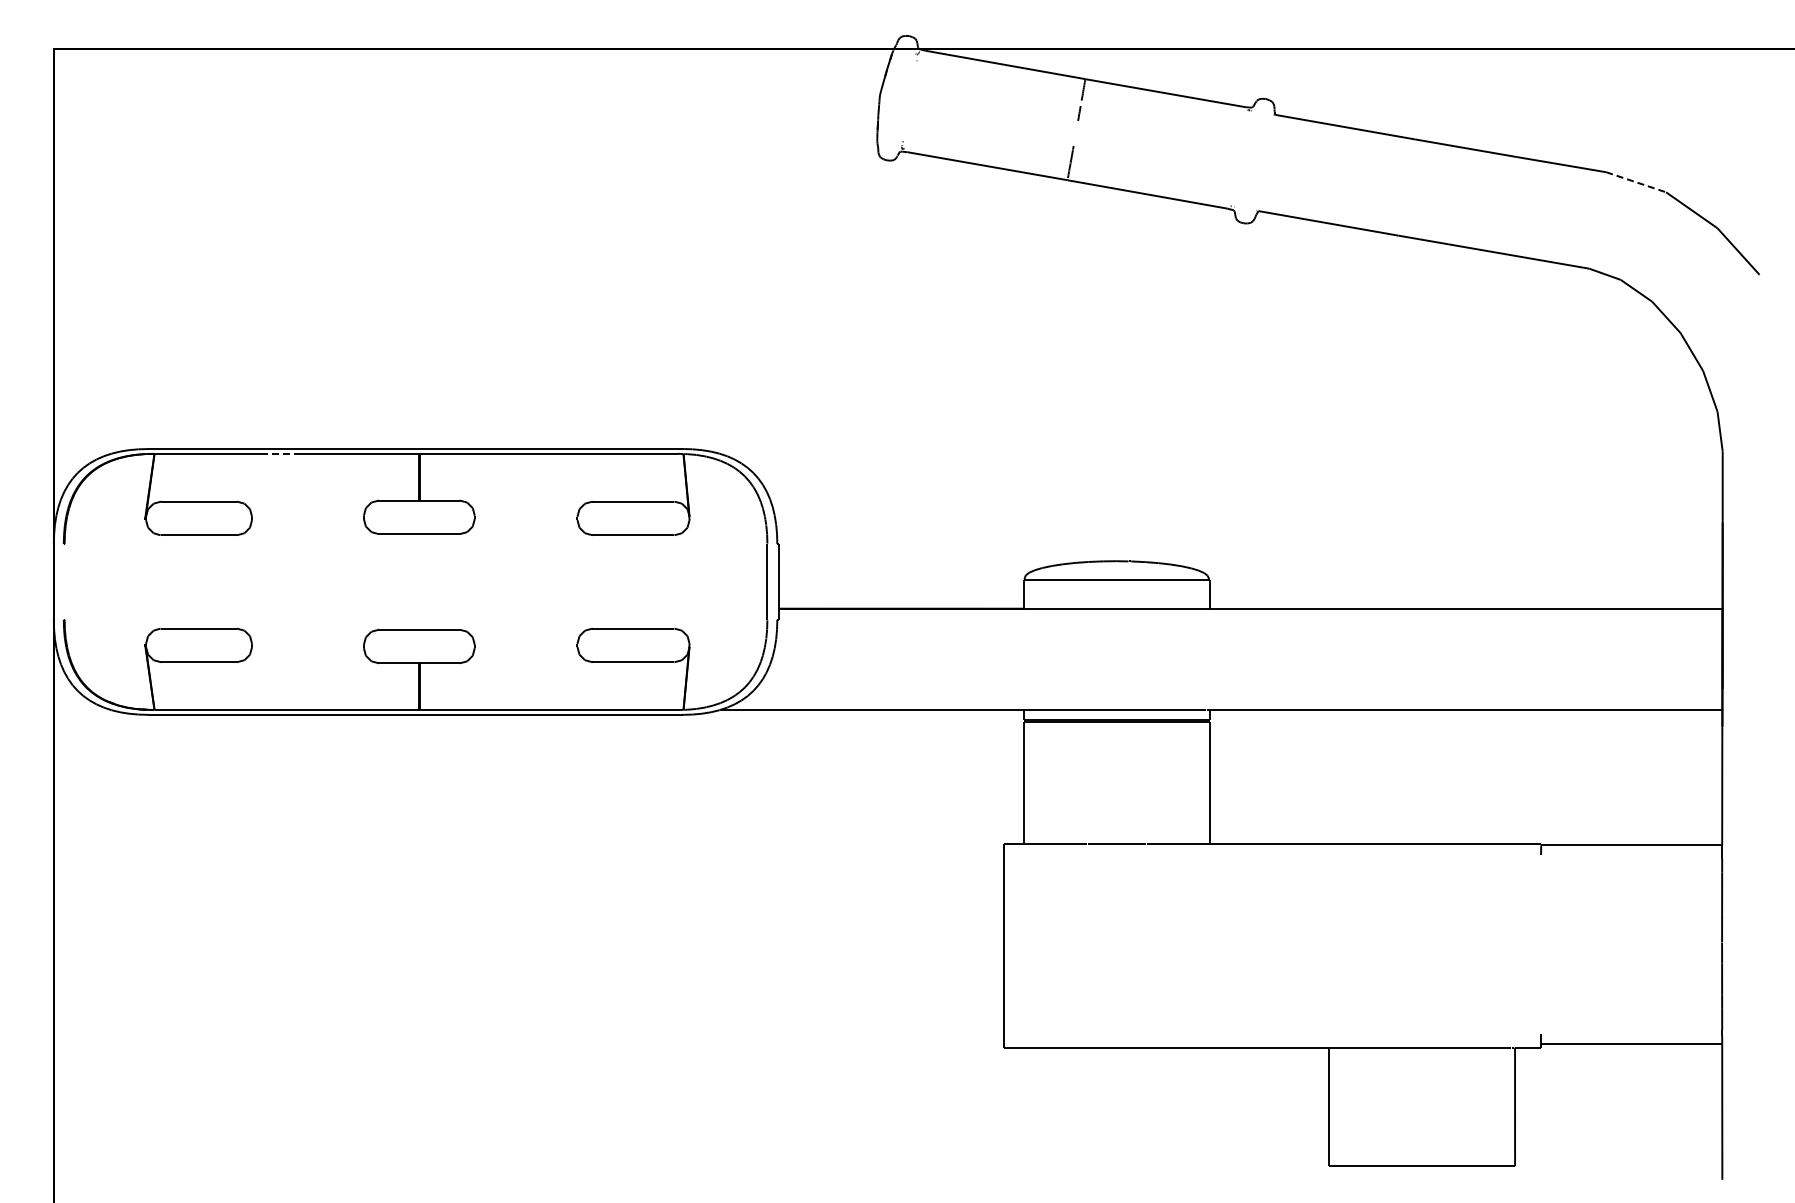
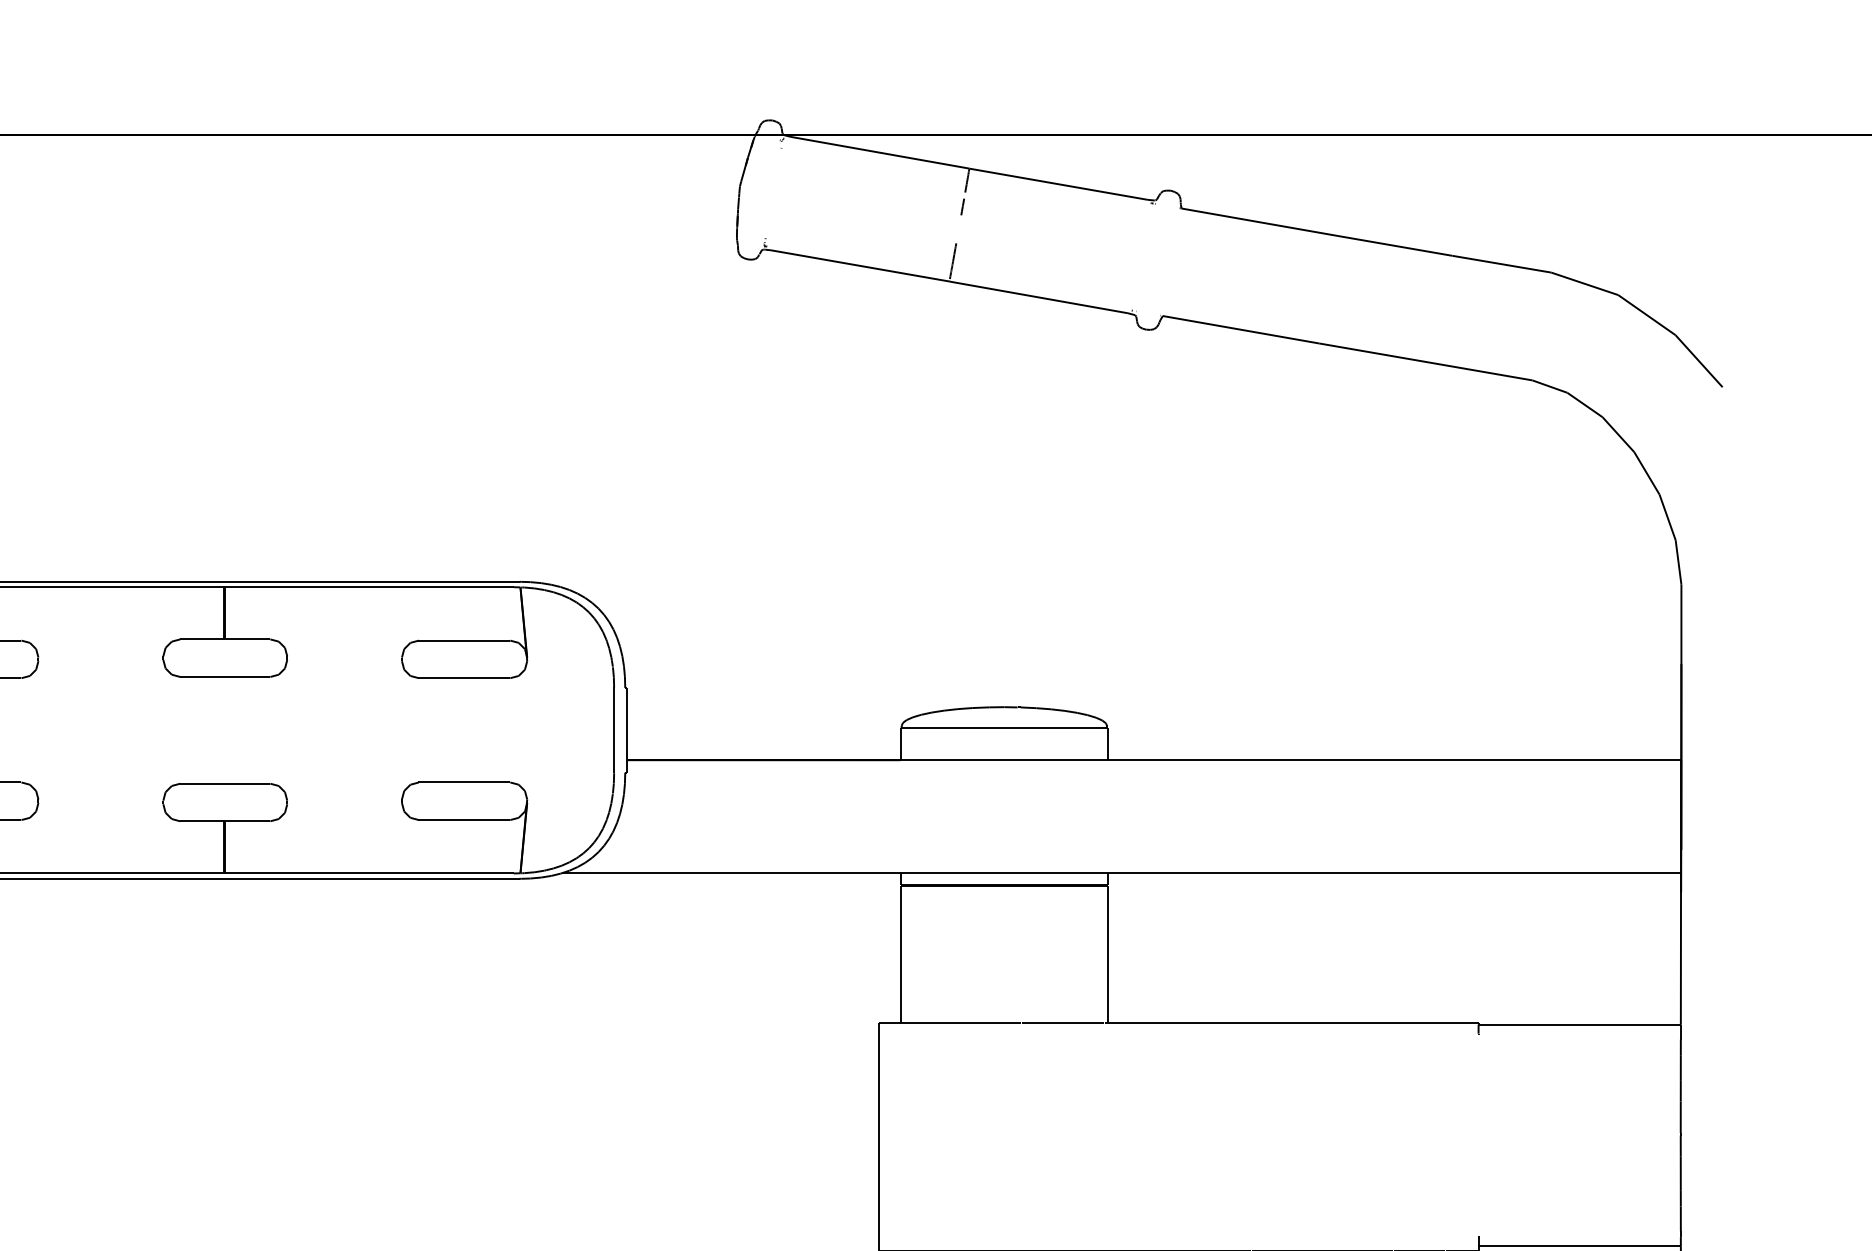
line: (1636, 182) -> (1585, 284), dashed -> solid
line: (281, 453) -> (71, 586), dashed -> solid

